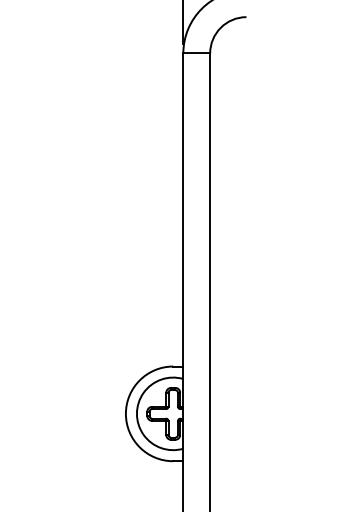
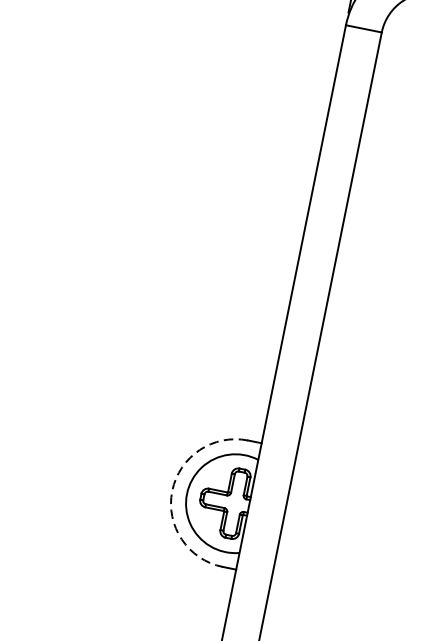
arc: (125, 413) -> (171, 490), solid -> dashed

